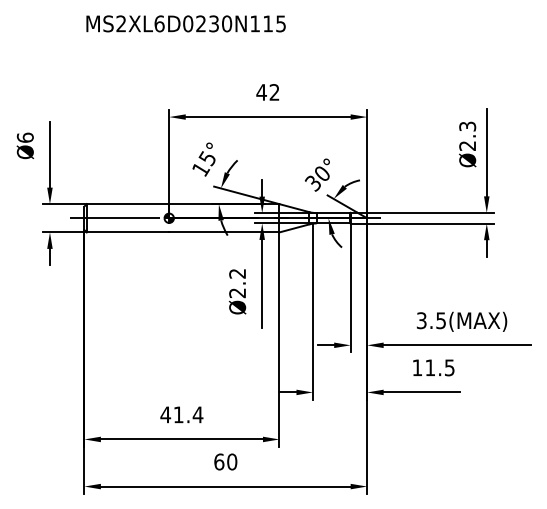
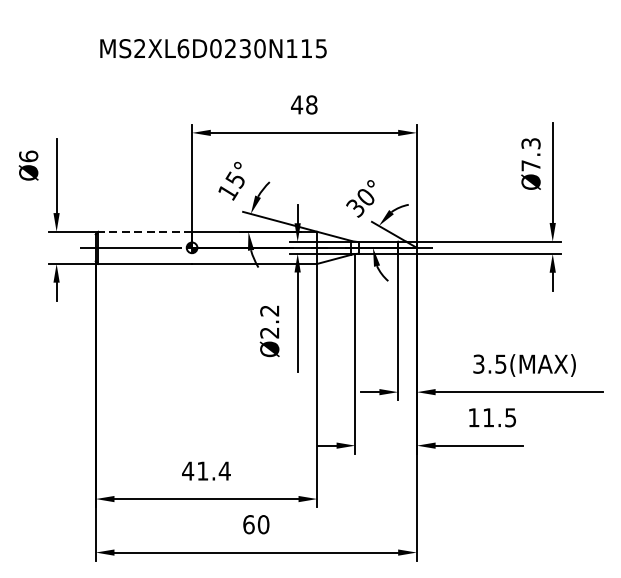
text: (185, 23) -> (212, 48), moved
text: (274, 92) -> (311, 105), 42 -> 48
text: (467, 145) -> (530, 165), Ø2.3 -> Ø7.3
line: (127, 204) -> (144, 232), solid -> dashed

